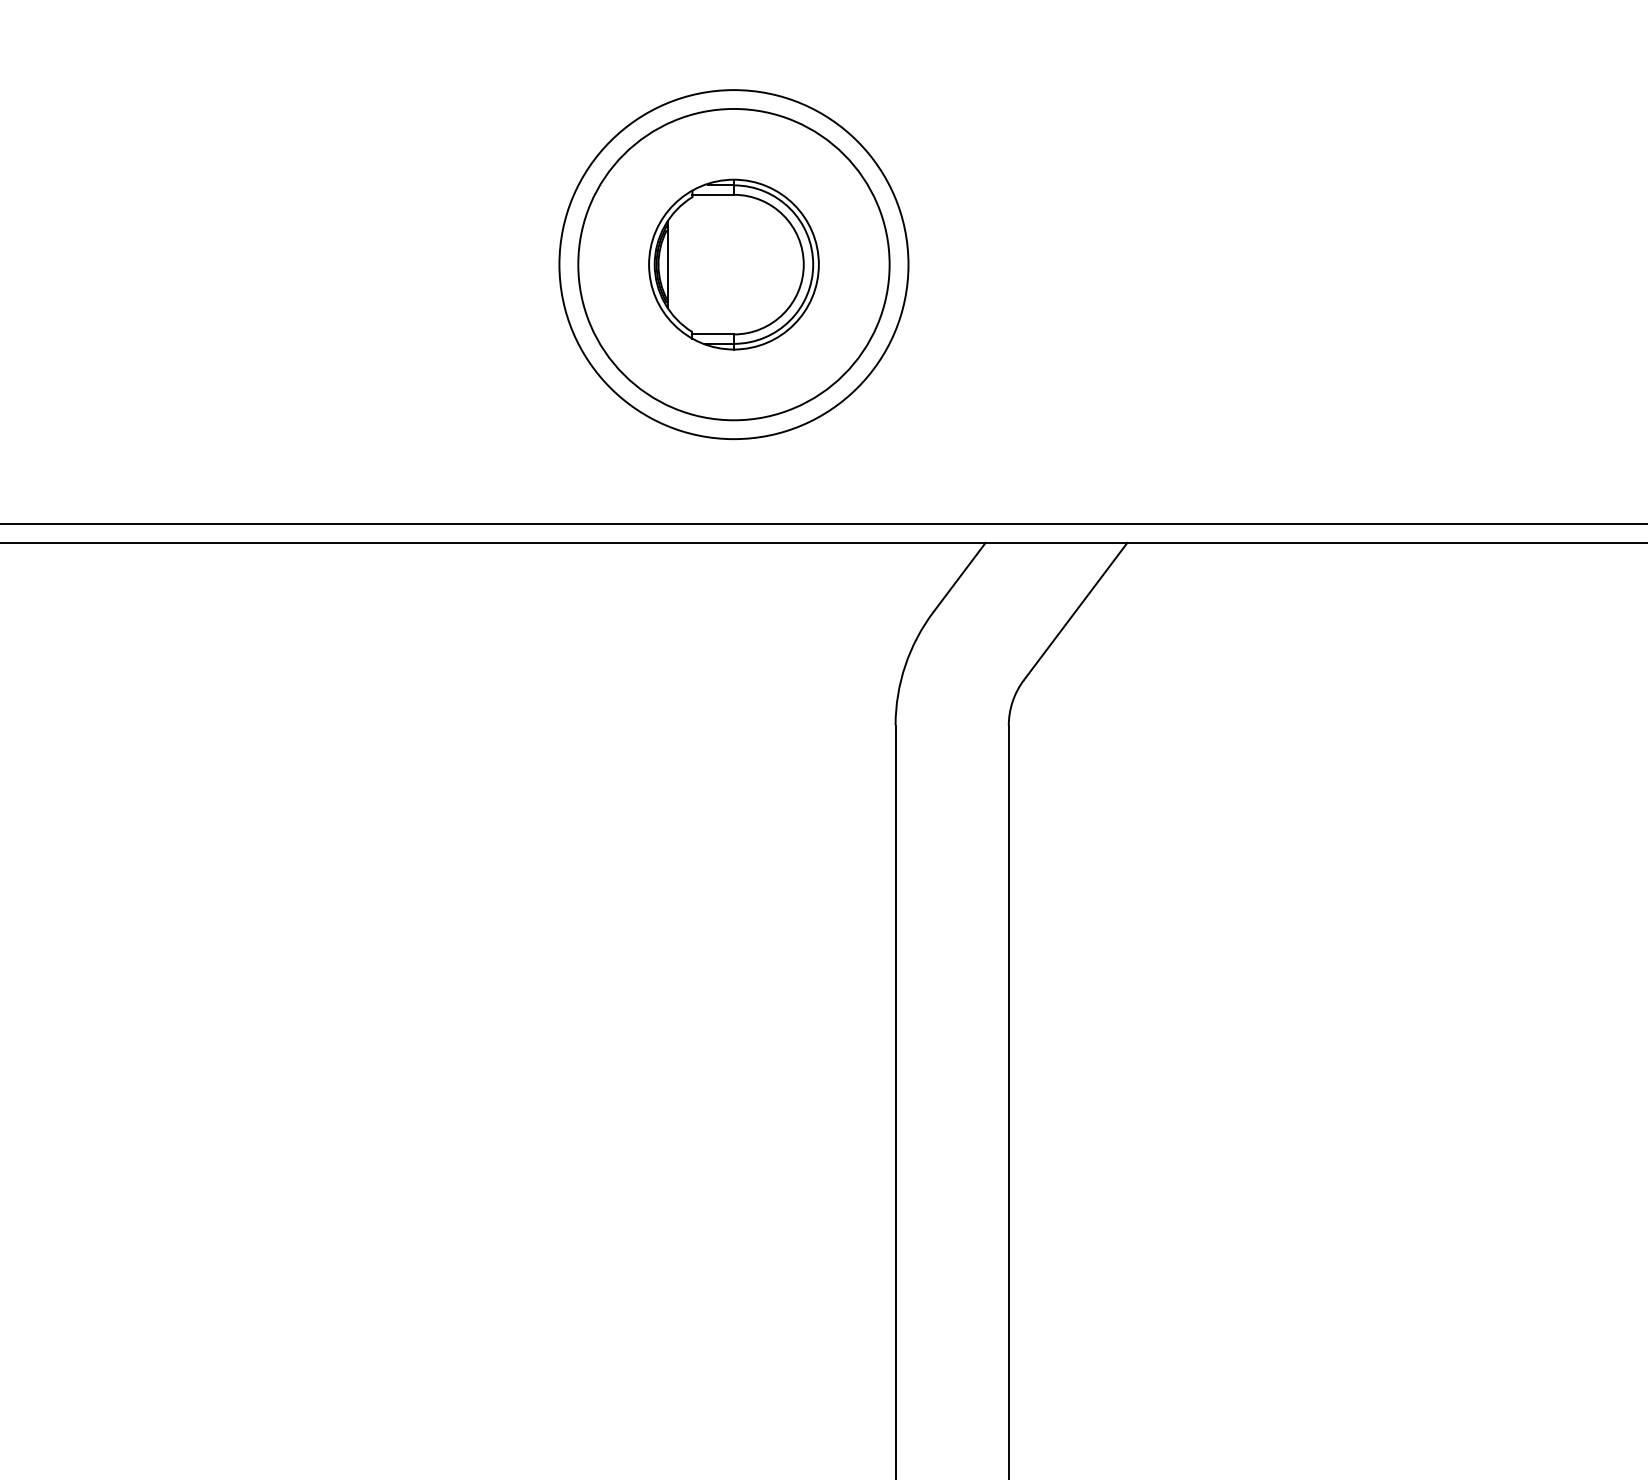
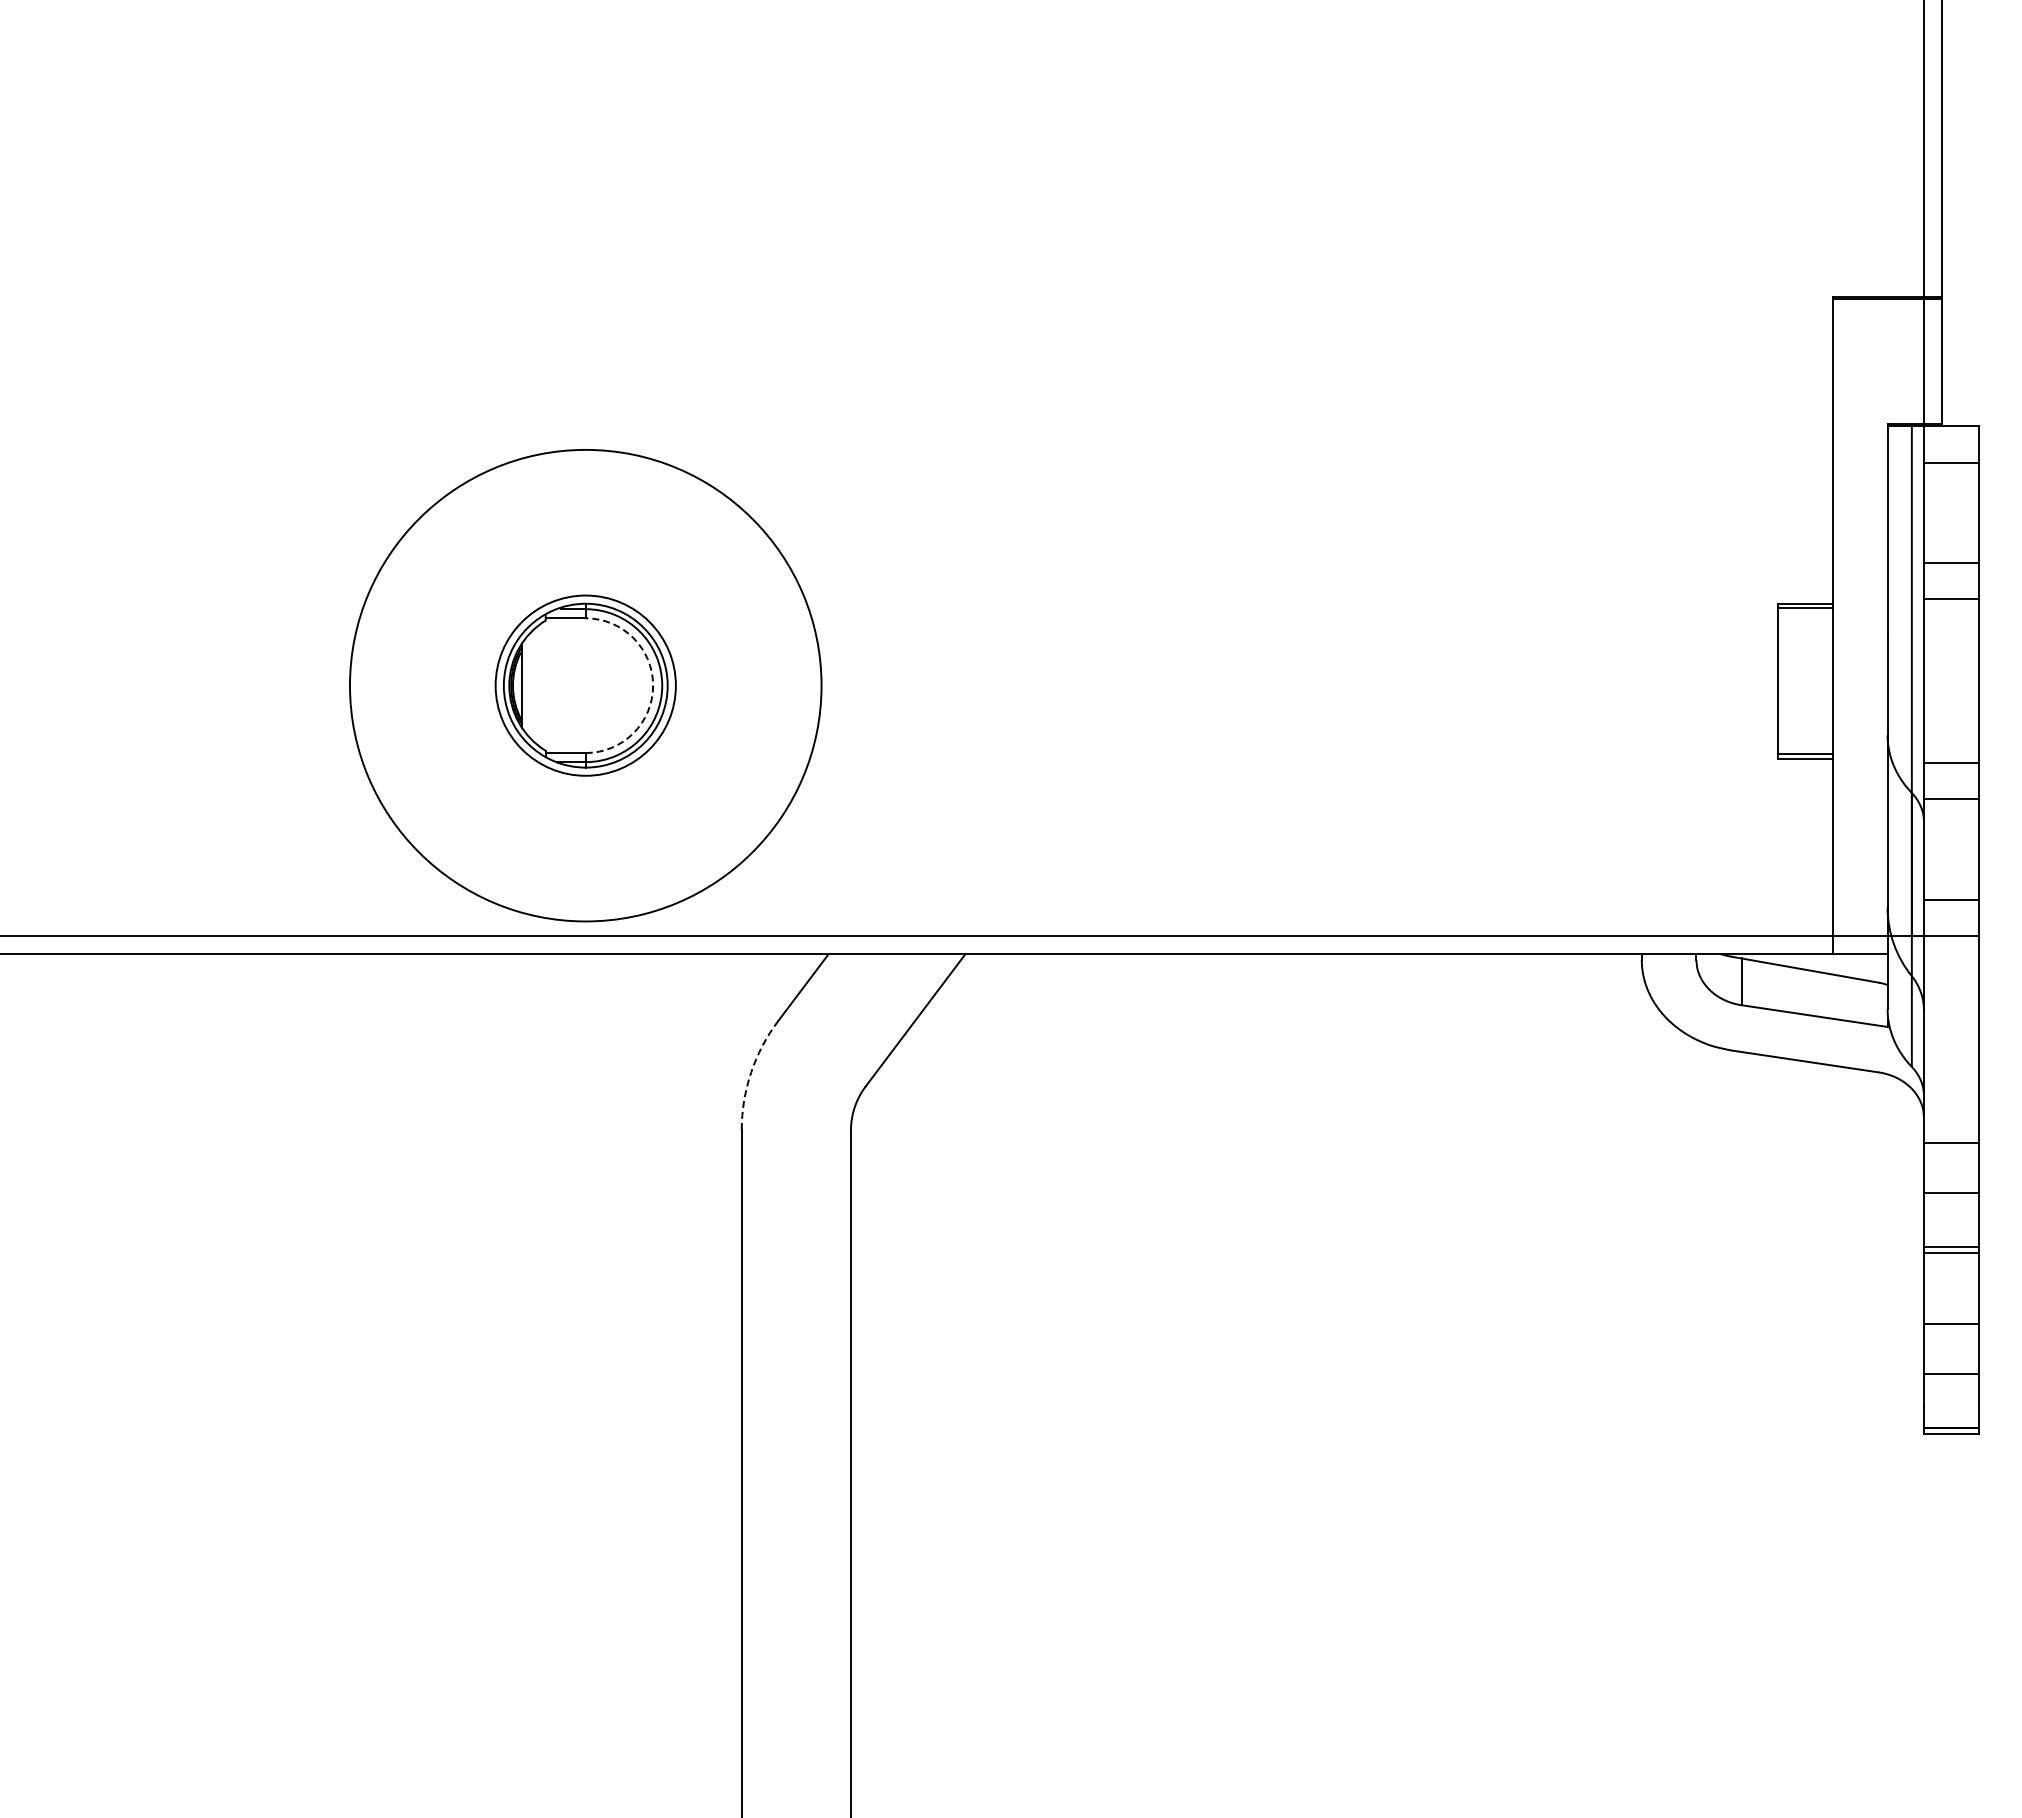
circle: (733, 264) -> (585, 685), size x0.6
circle: (733, 264) -> (585, 685), size x1.4
arc: (804, 264) -> (653, 685), solid -> dashed
arc: (905, 665) -> (751, 1072), solid -> dashed

